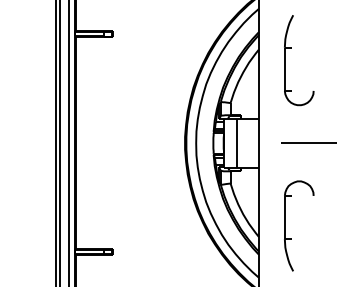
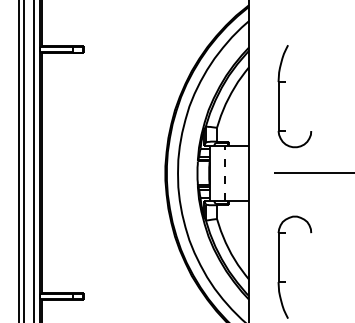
part: (285, 60) -> (279, 96), moved
line: (237, 142) -> (224, 172), solid -> dashed

